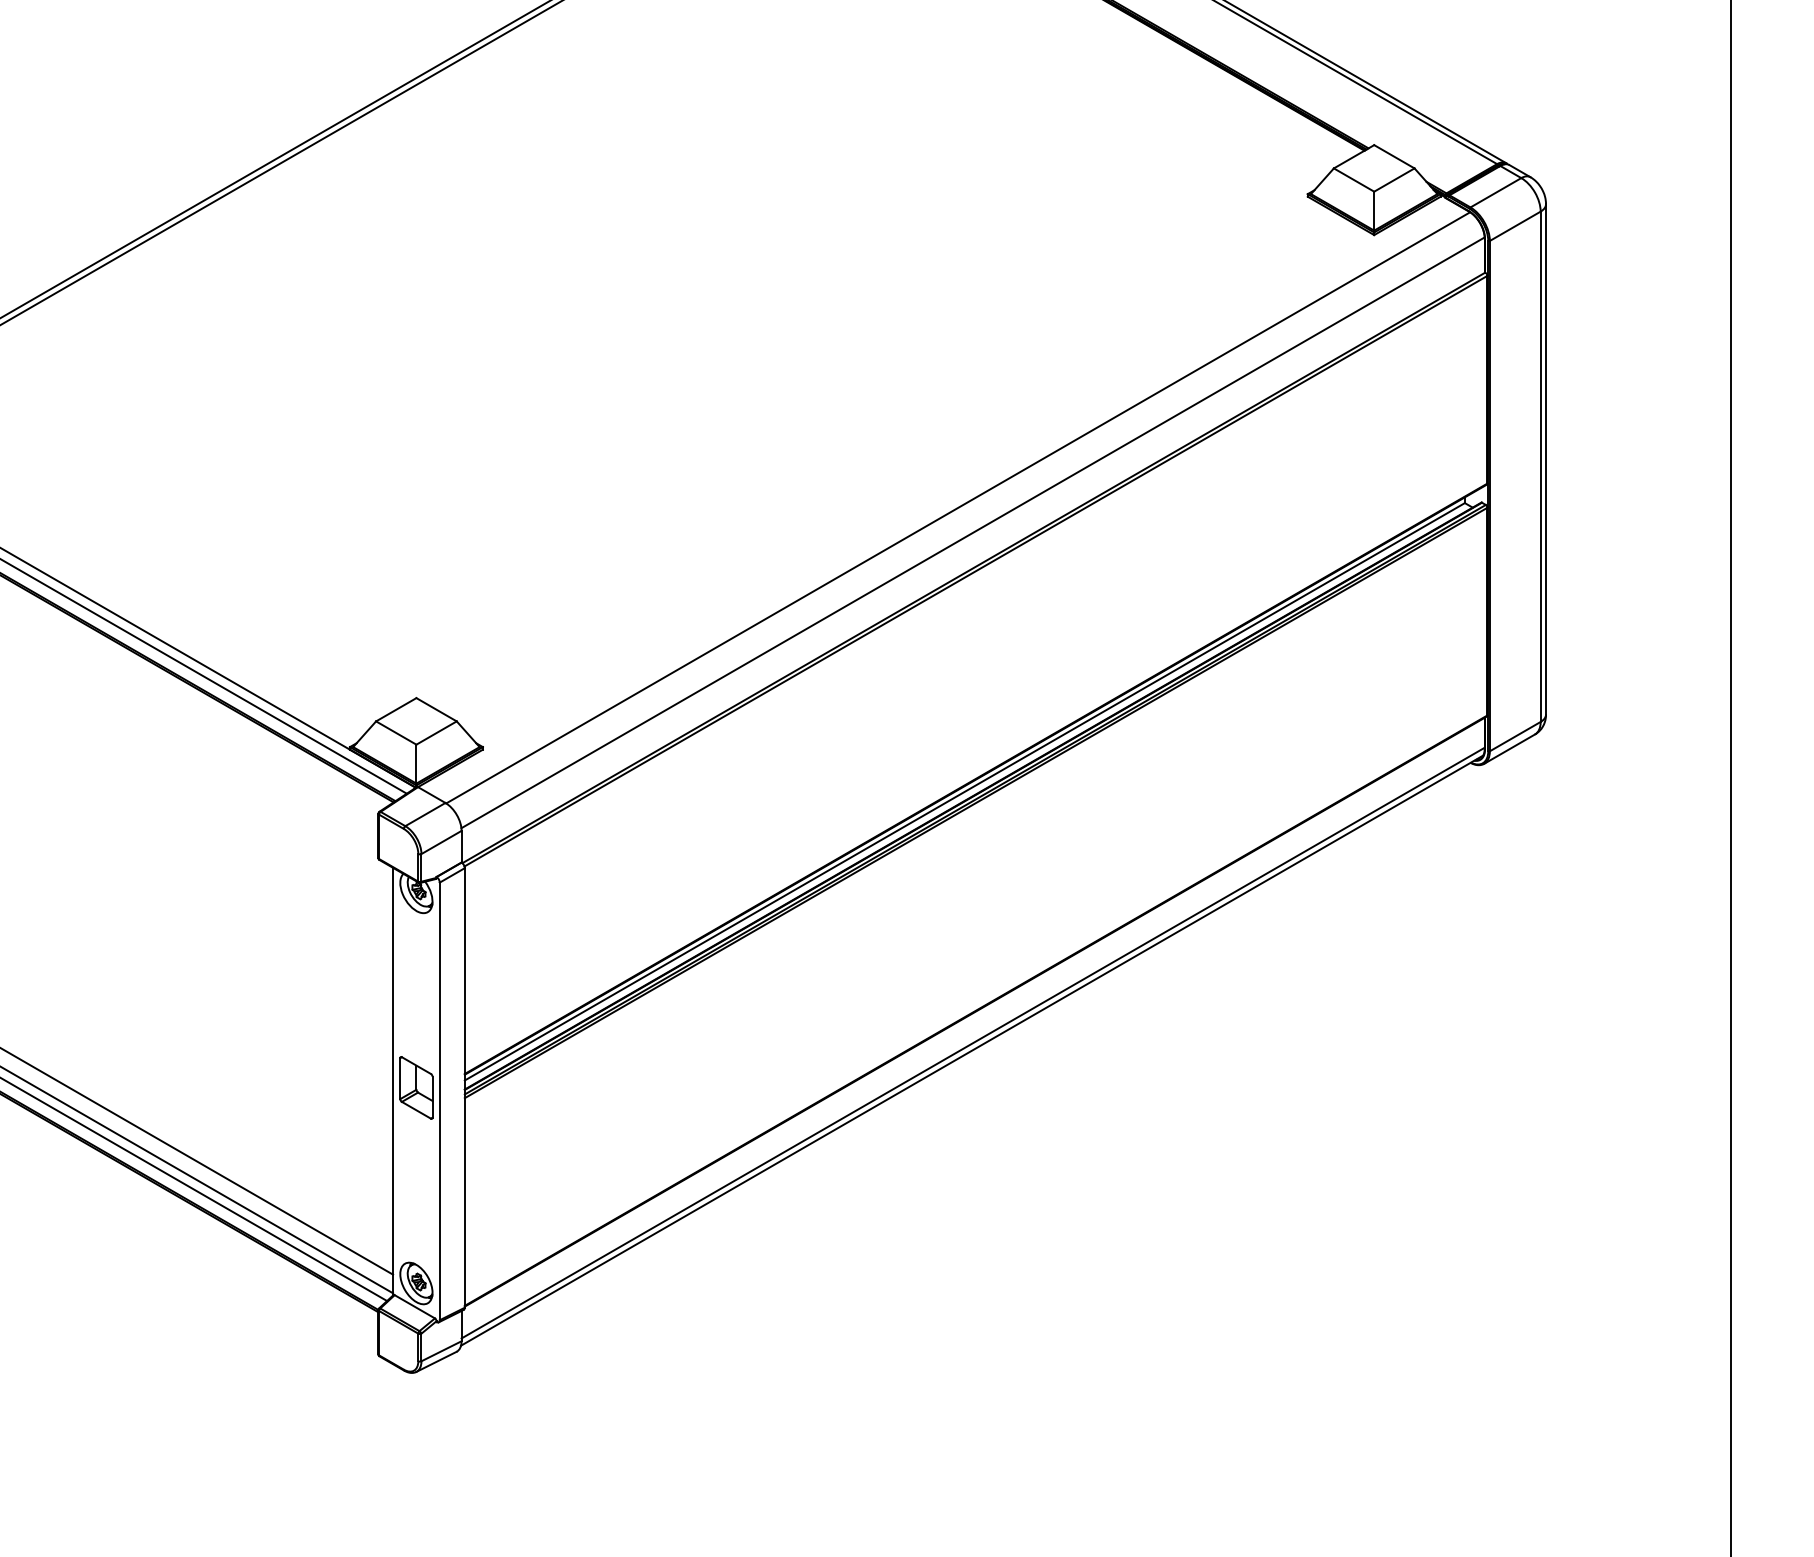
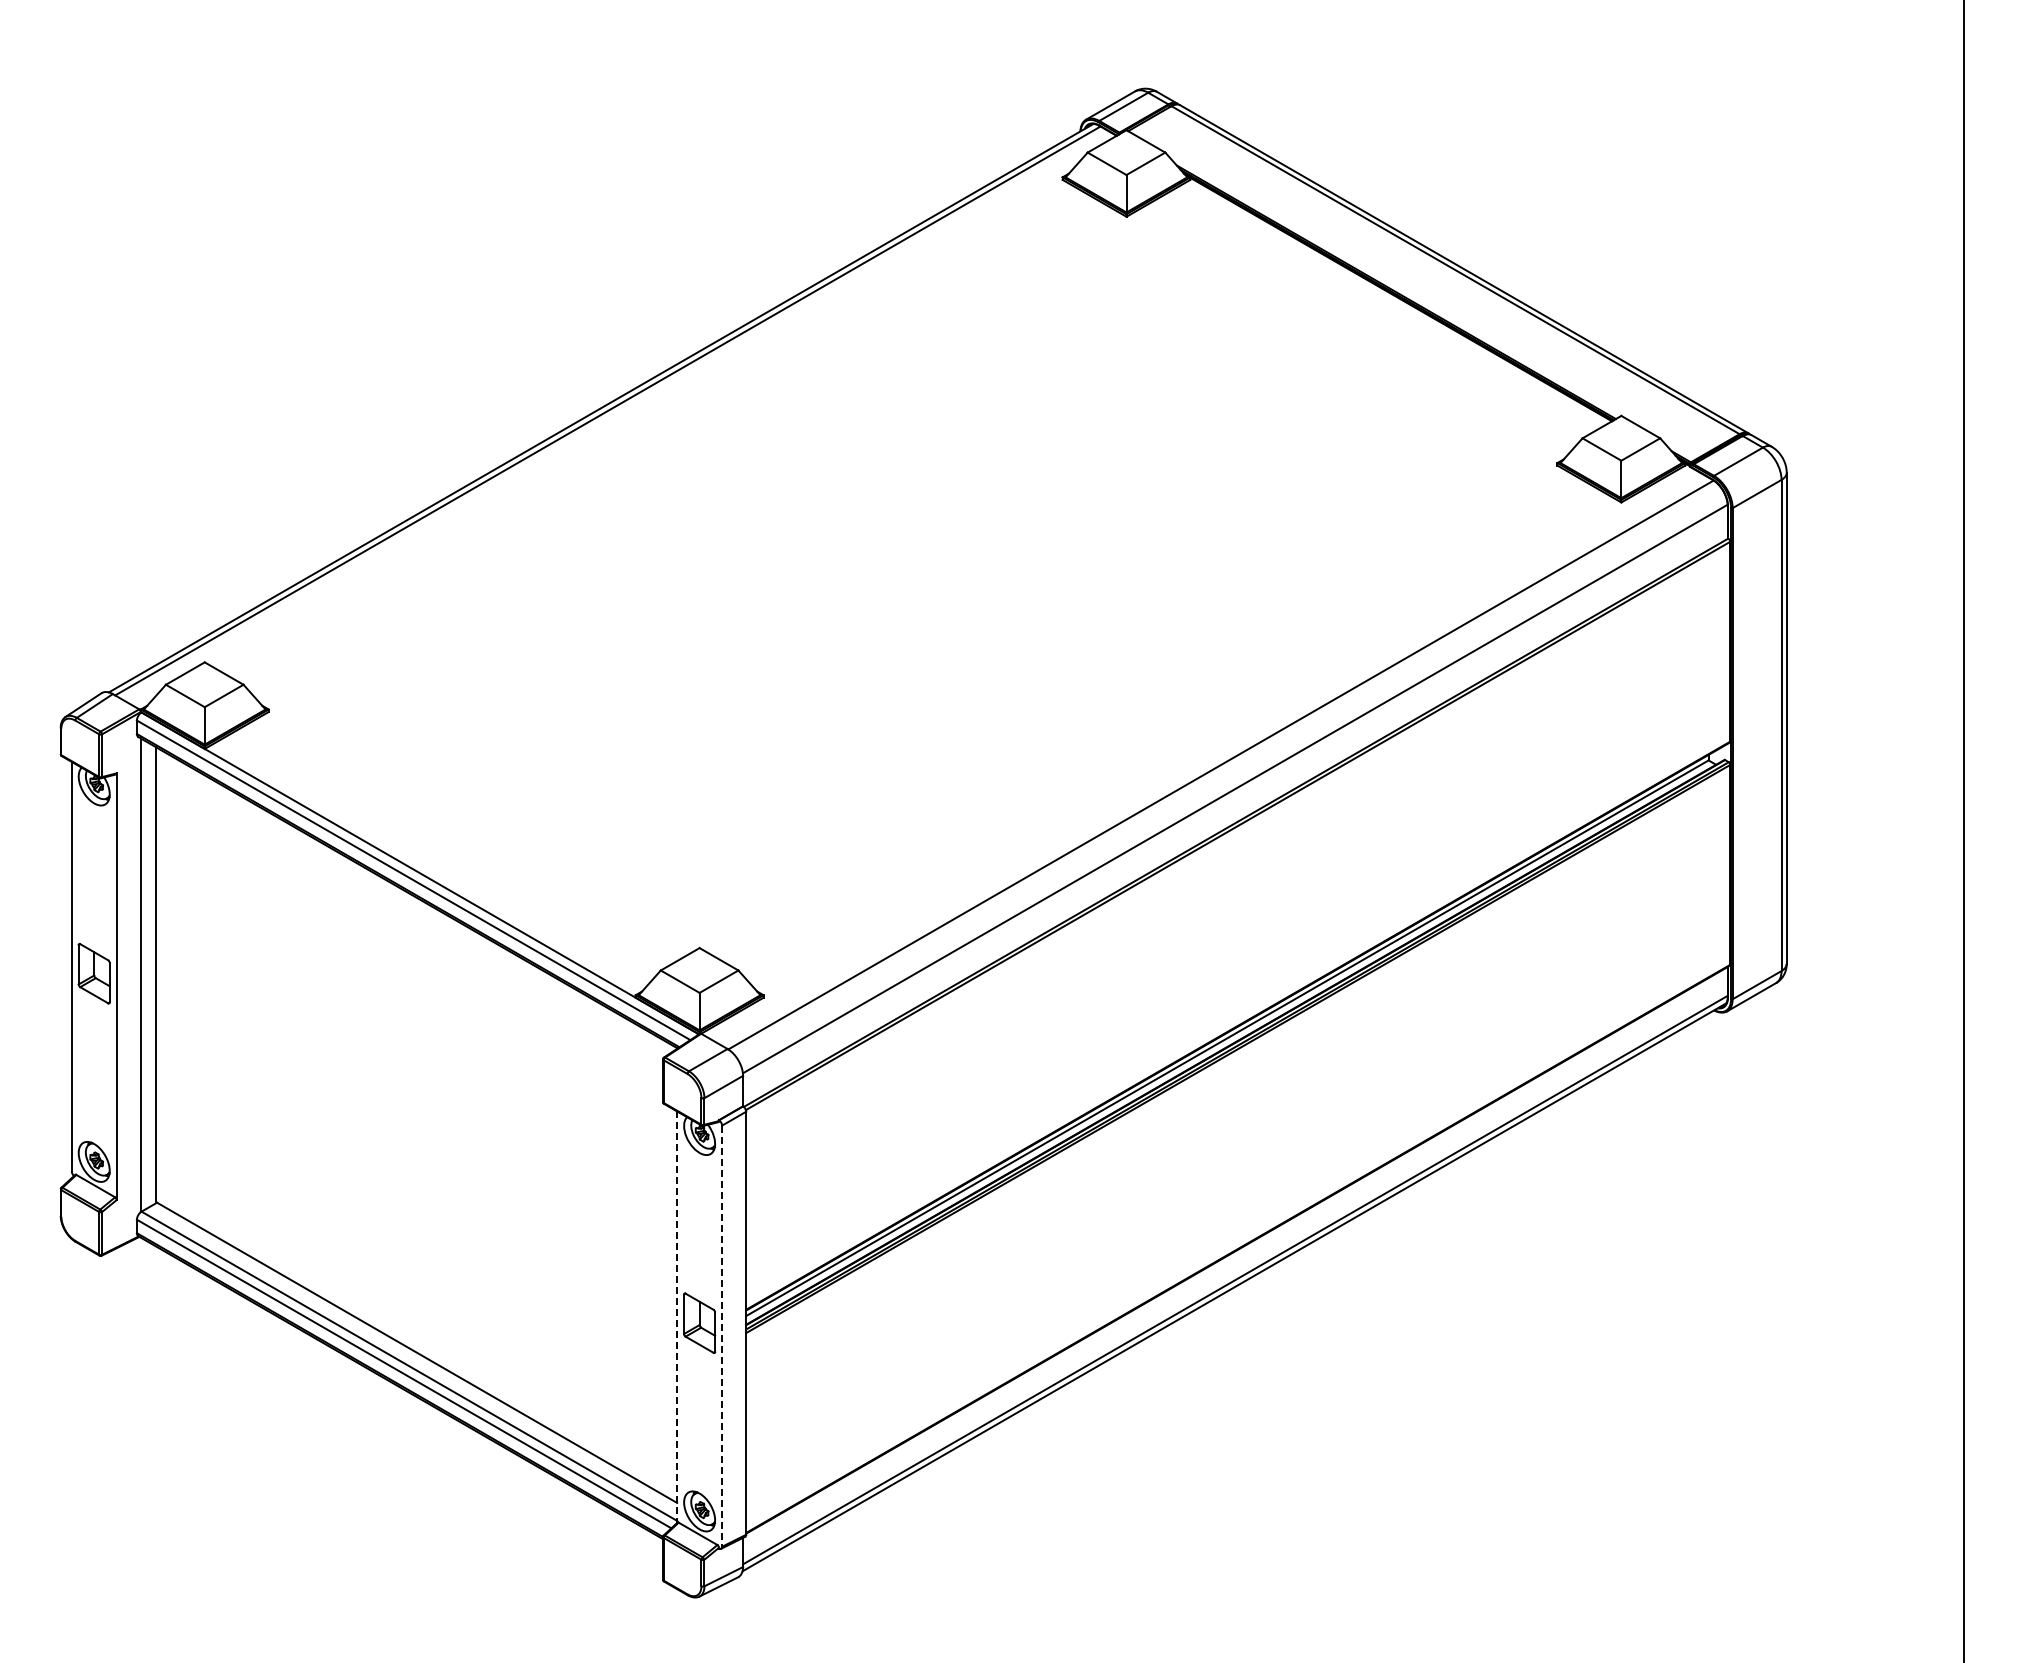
line: (393, 1081) -> (677, 1317), solid -> dashed
line: (440, 1101) -> (722, 1336), solid -> dashed

